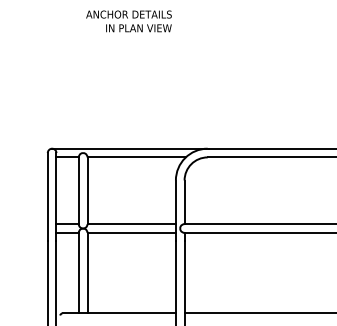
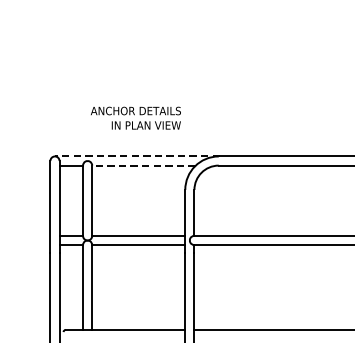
text: (128, 21) -> (135, 118), moved
line: (130, 148) -> (137, 156), solid -> dashed
line: (136, 157) -> (143, 165), solid -> dashed

